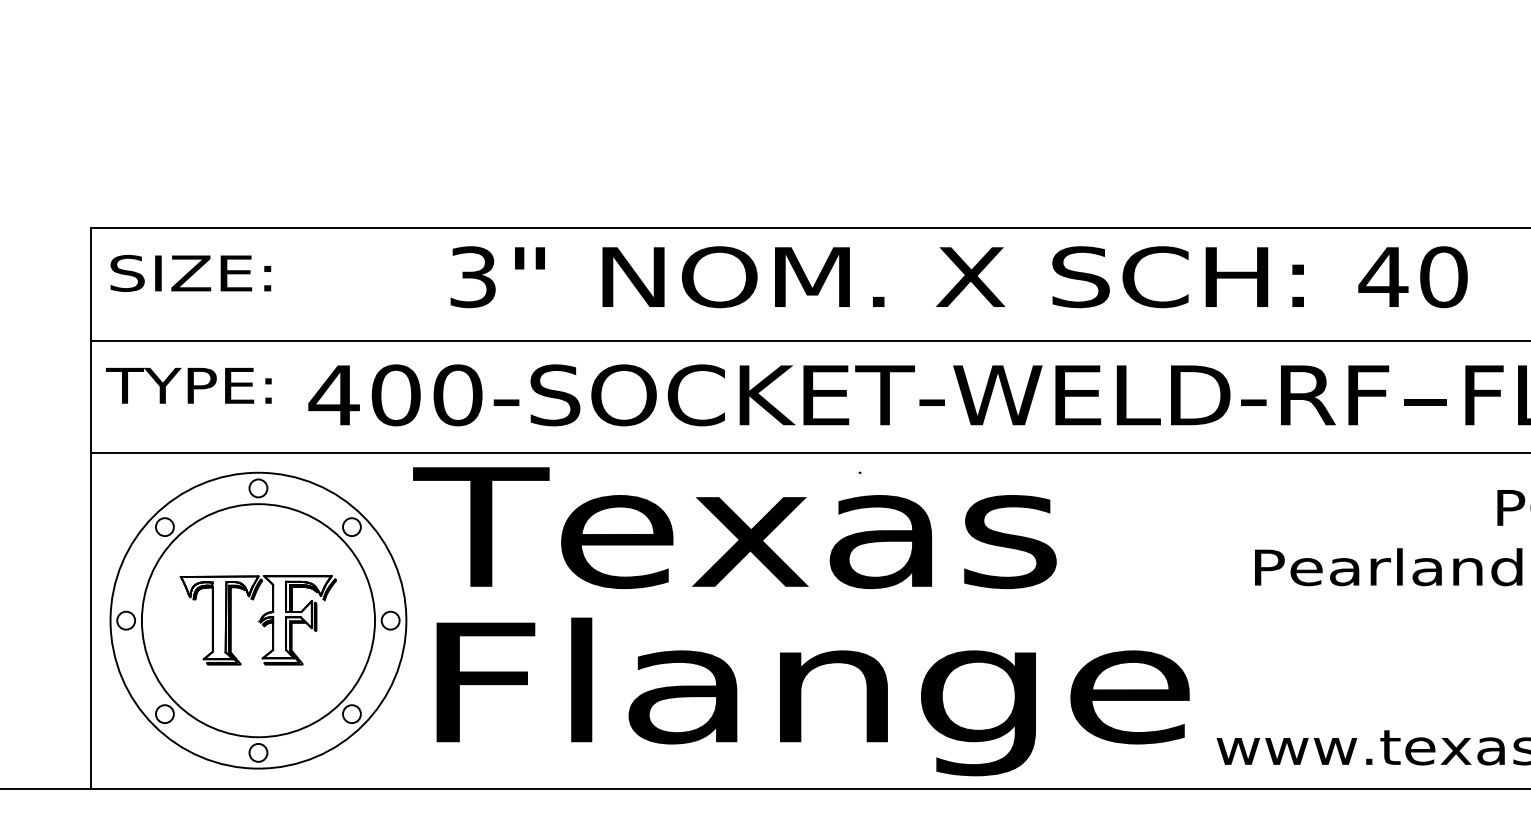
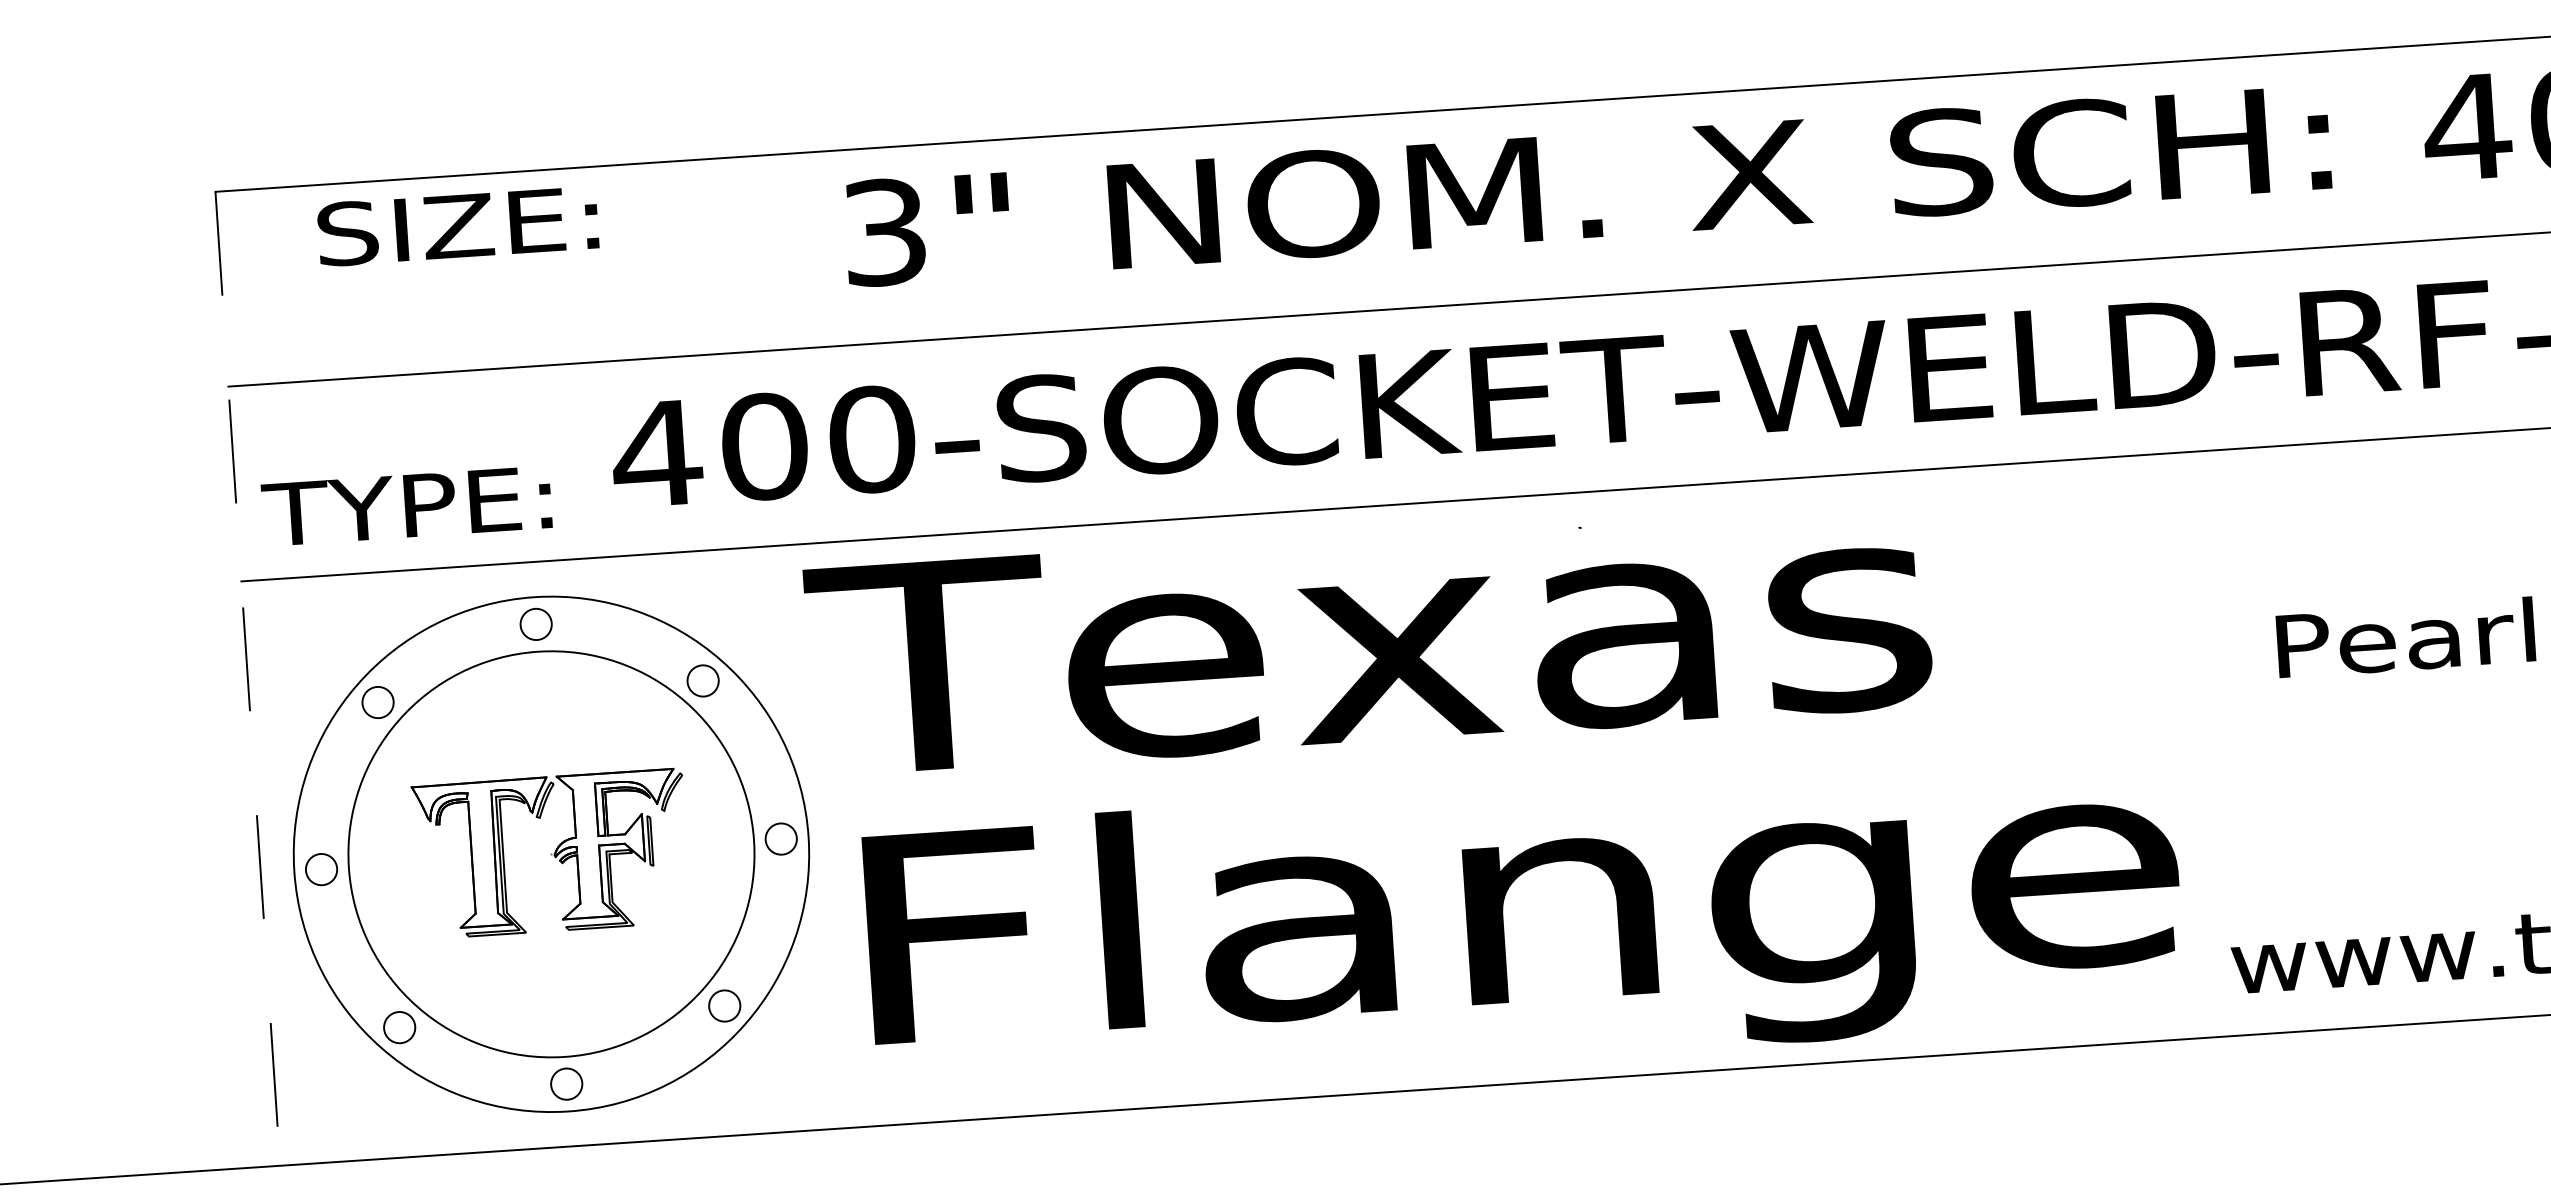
text: (190, 273) -> (457, 226), moved
text: (188, 385) -> (406, 505), moved
line: (91, 509) -> (248, 680), solid -> dashed

